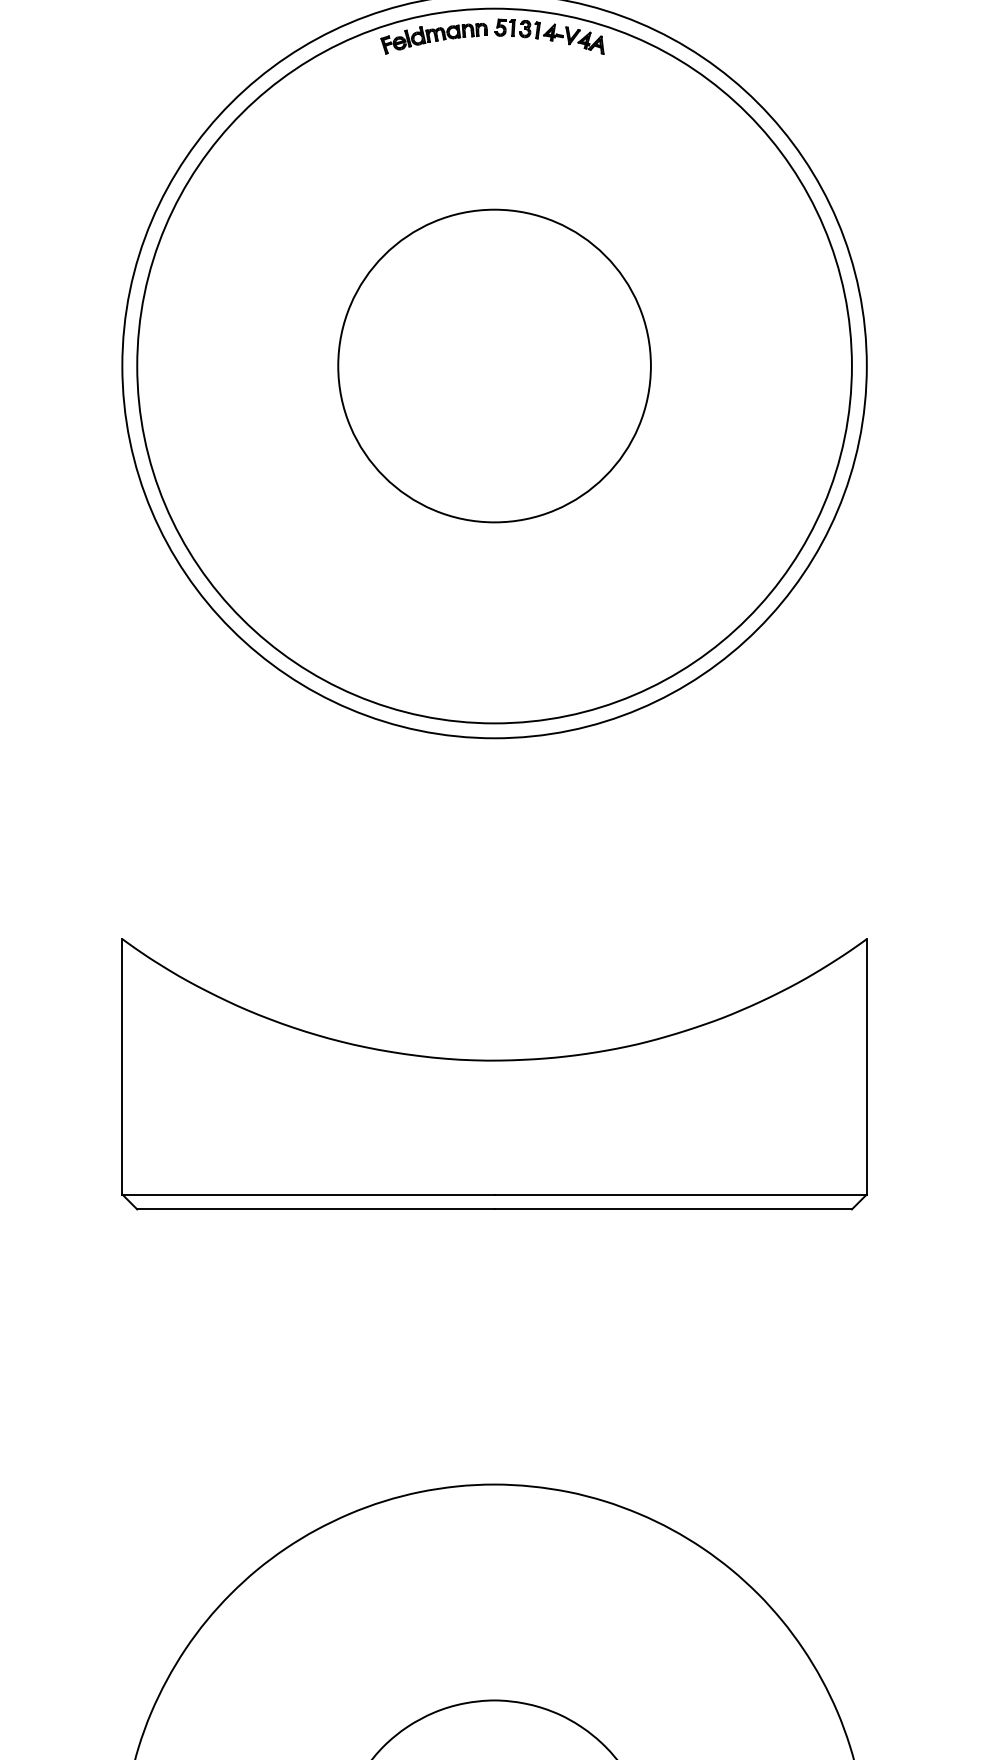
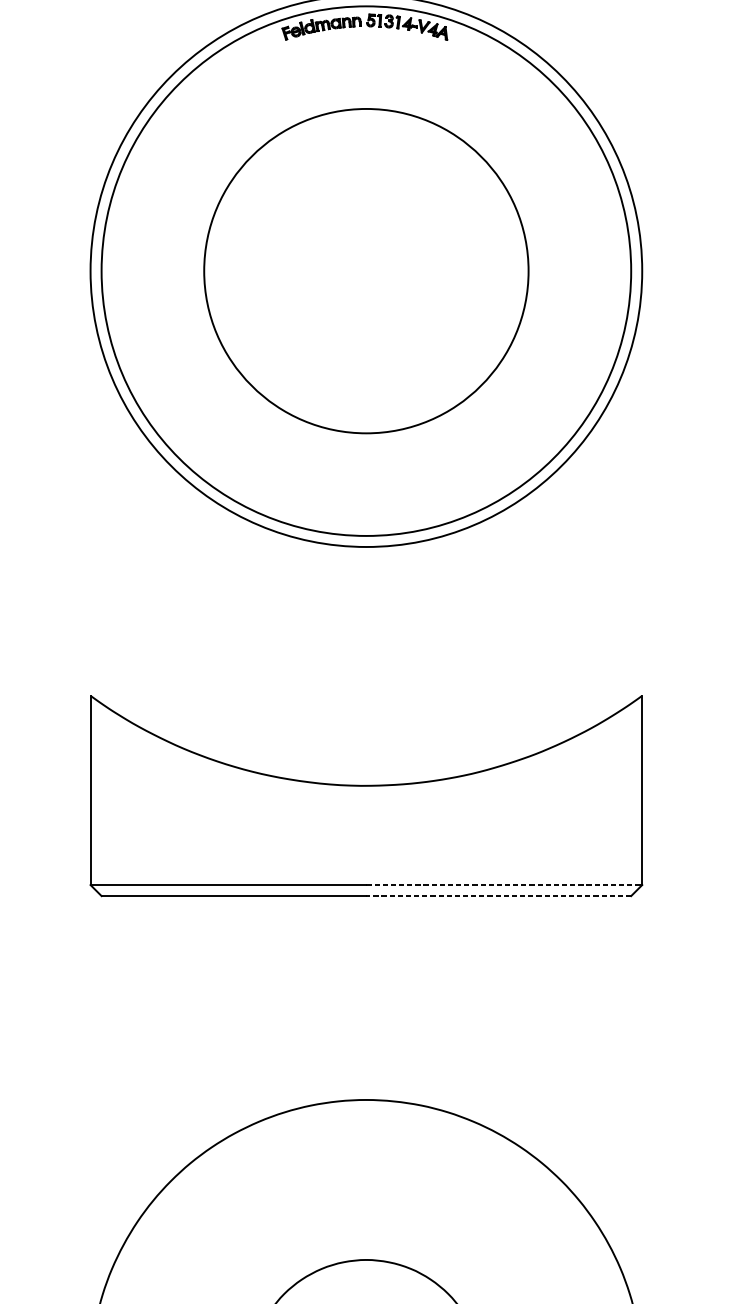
circle: (494, 365) -> (366, 270), size x1.4
line: (681, 1194) -> (504, 885), solid -> dashed
line: (673, 1209) -> (498, 896), solid -> dashed

